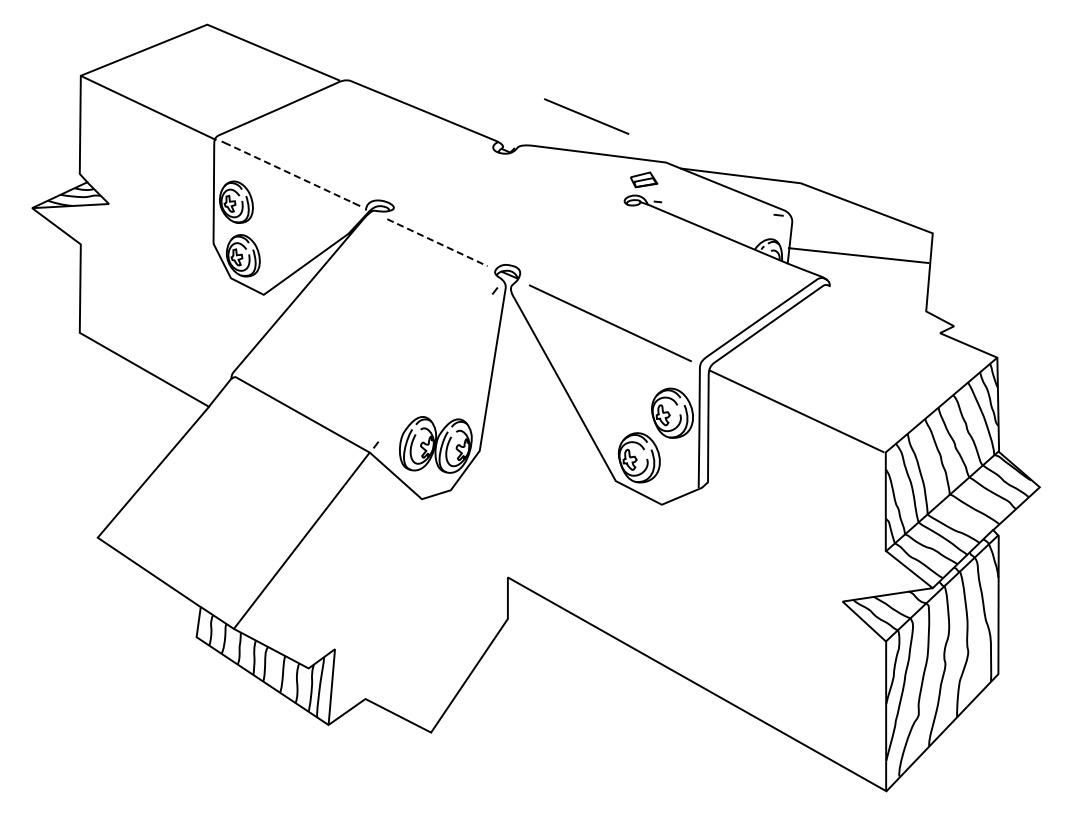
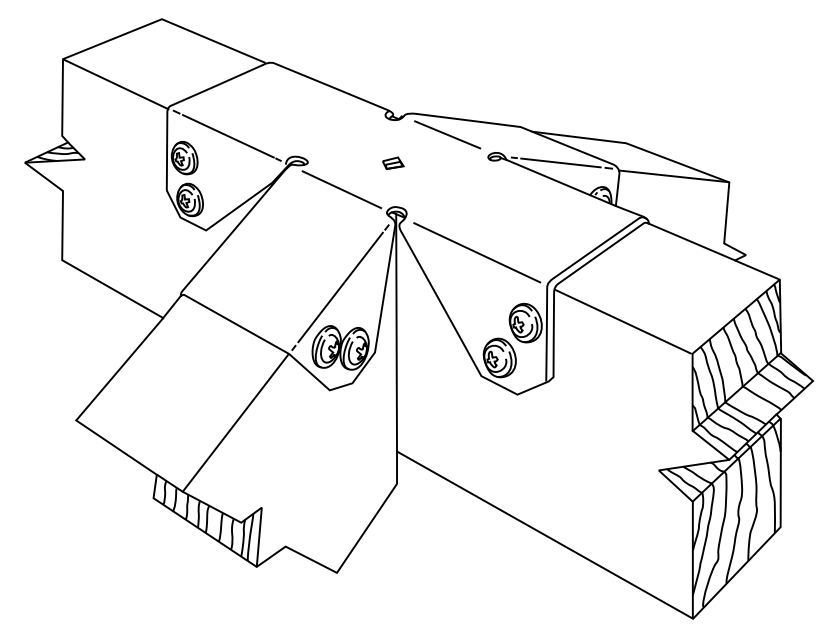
line: (586, 116) -> (447, 134), moved
line: (292, 174) -> (228, 136), dashed -> solid
part: (644, 179) -> (393, 162), moved
line: (717, 208) -> (560, 162), added
line: (437, 242) -> (341, 189), dashed -> solid
line: (858, 255) -> (673, 176), moved
line: (884, 309) -> (691, 241), added
line: (435, 367) -> (340, 287), added
line: (506, 425) -> (395, 332), added

